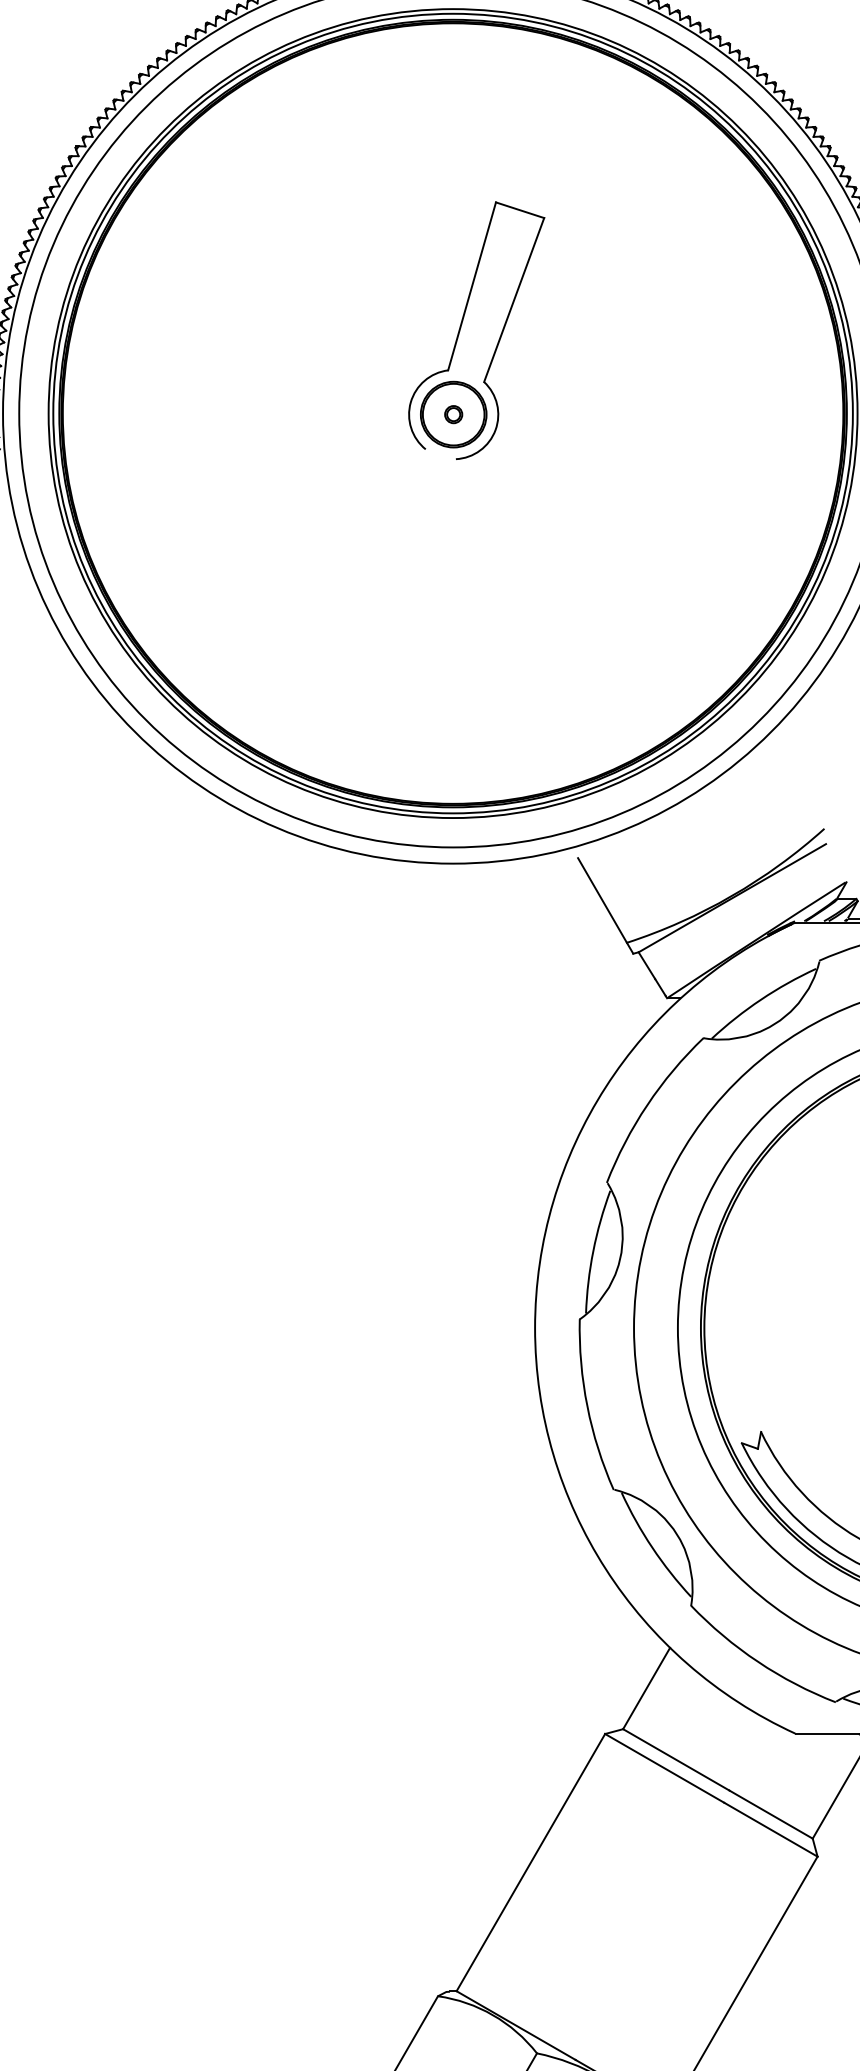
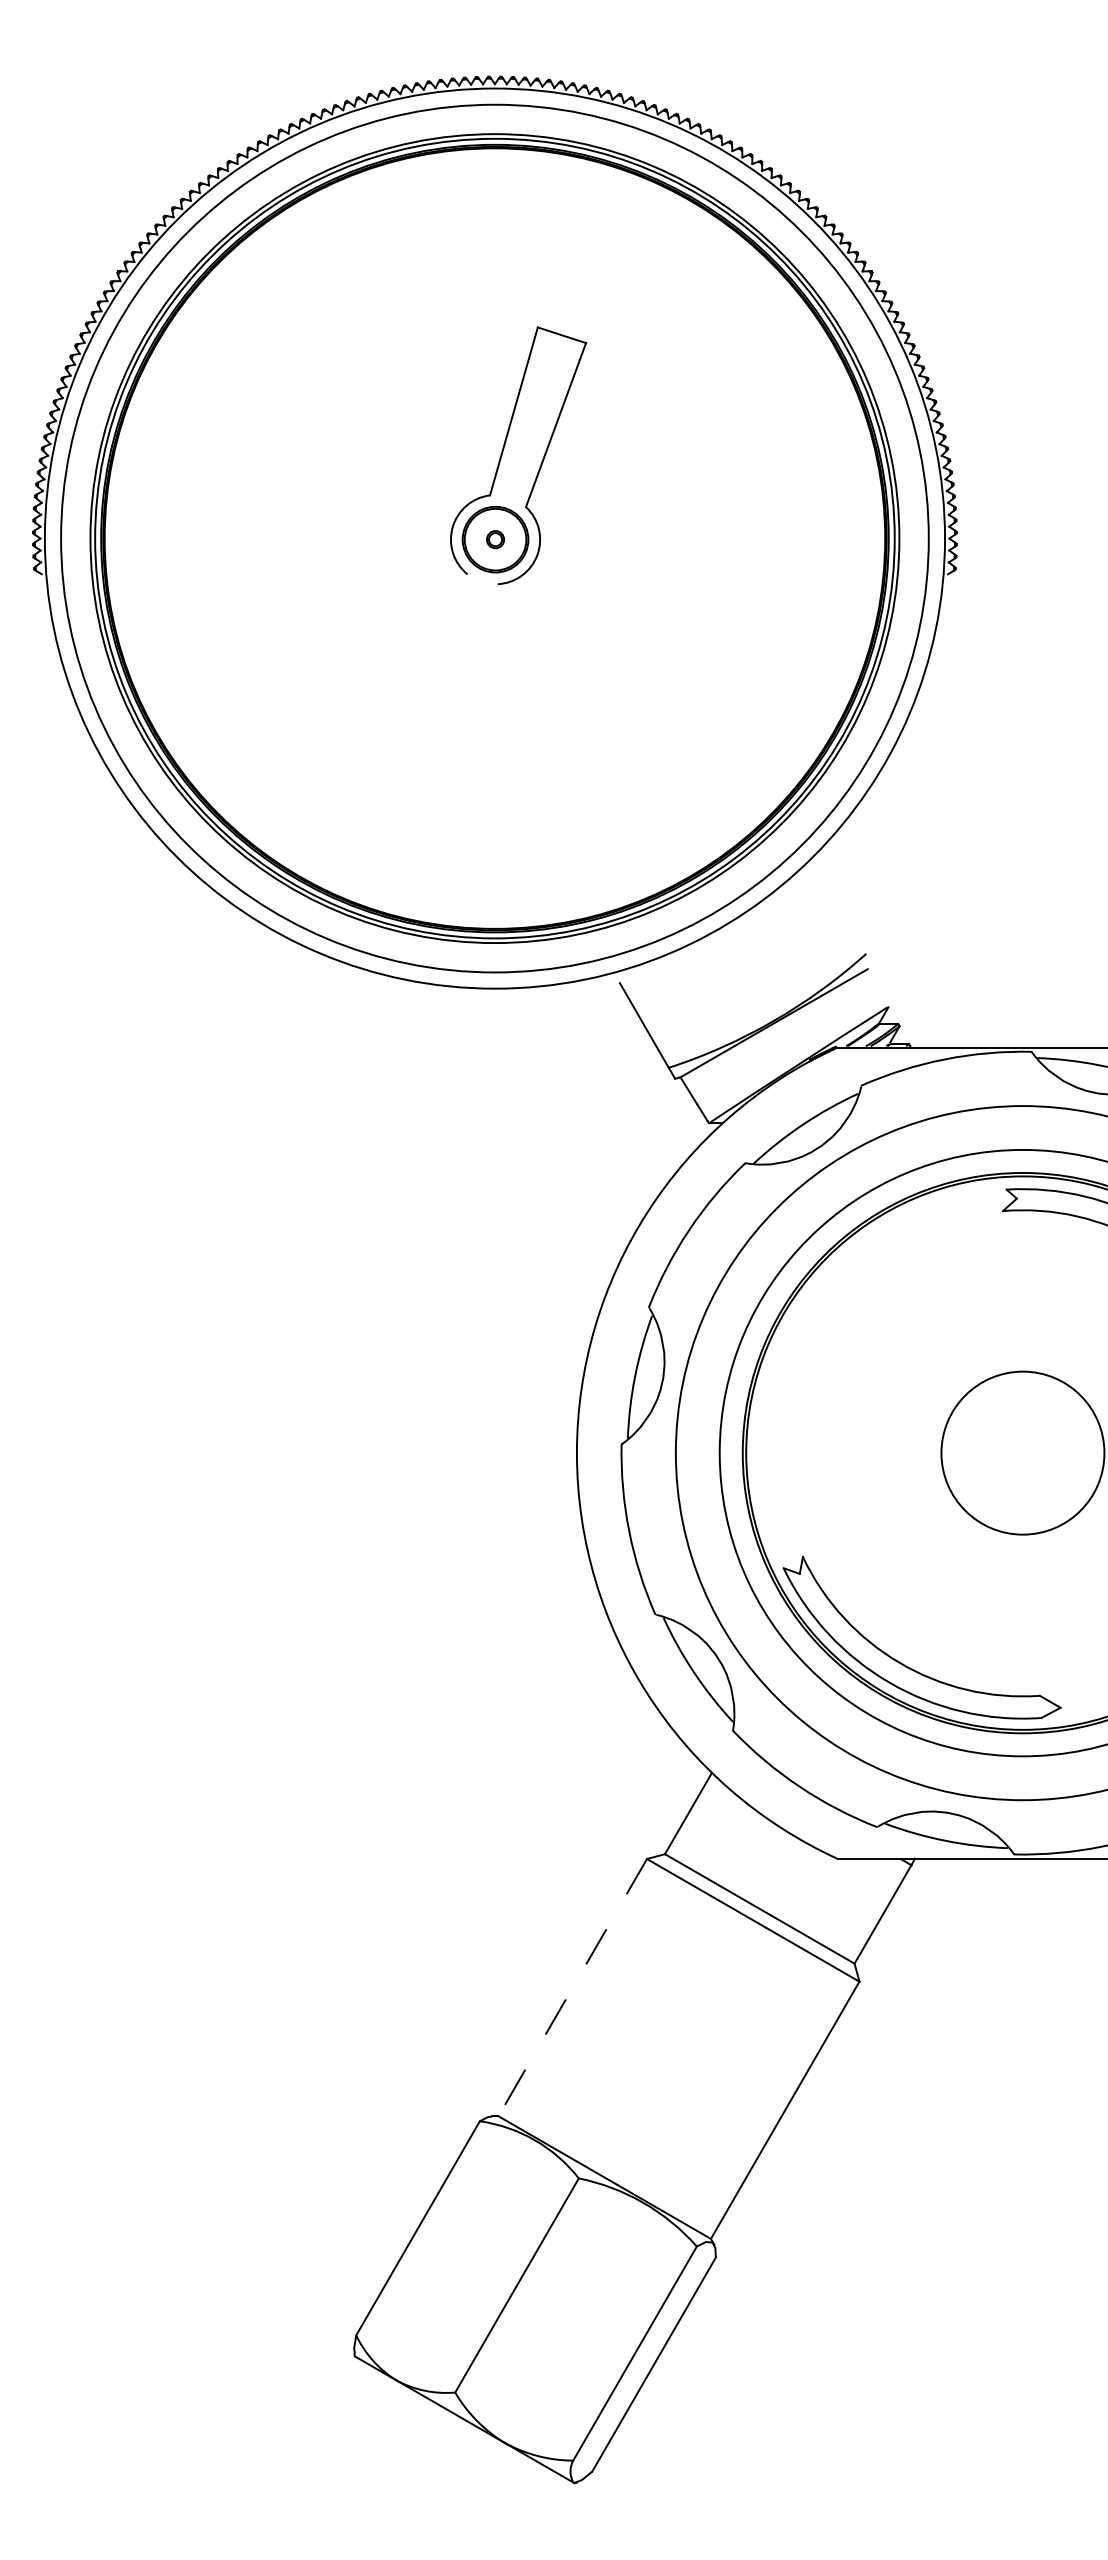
line: (530, 1862) -> (572, 1987), solid -> dashed

